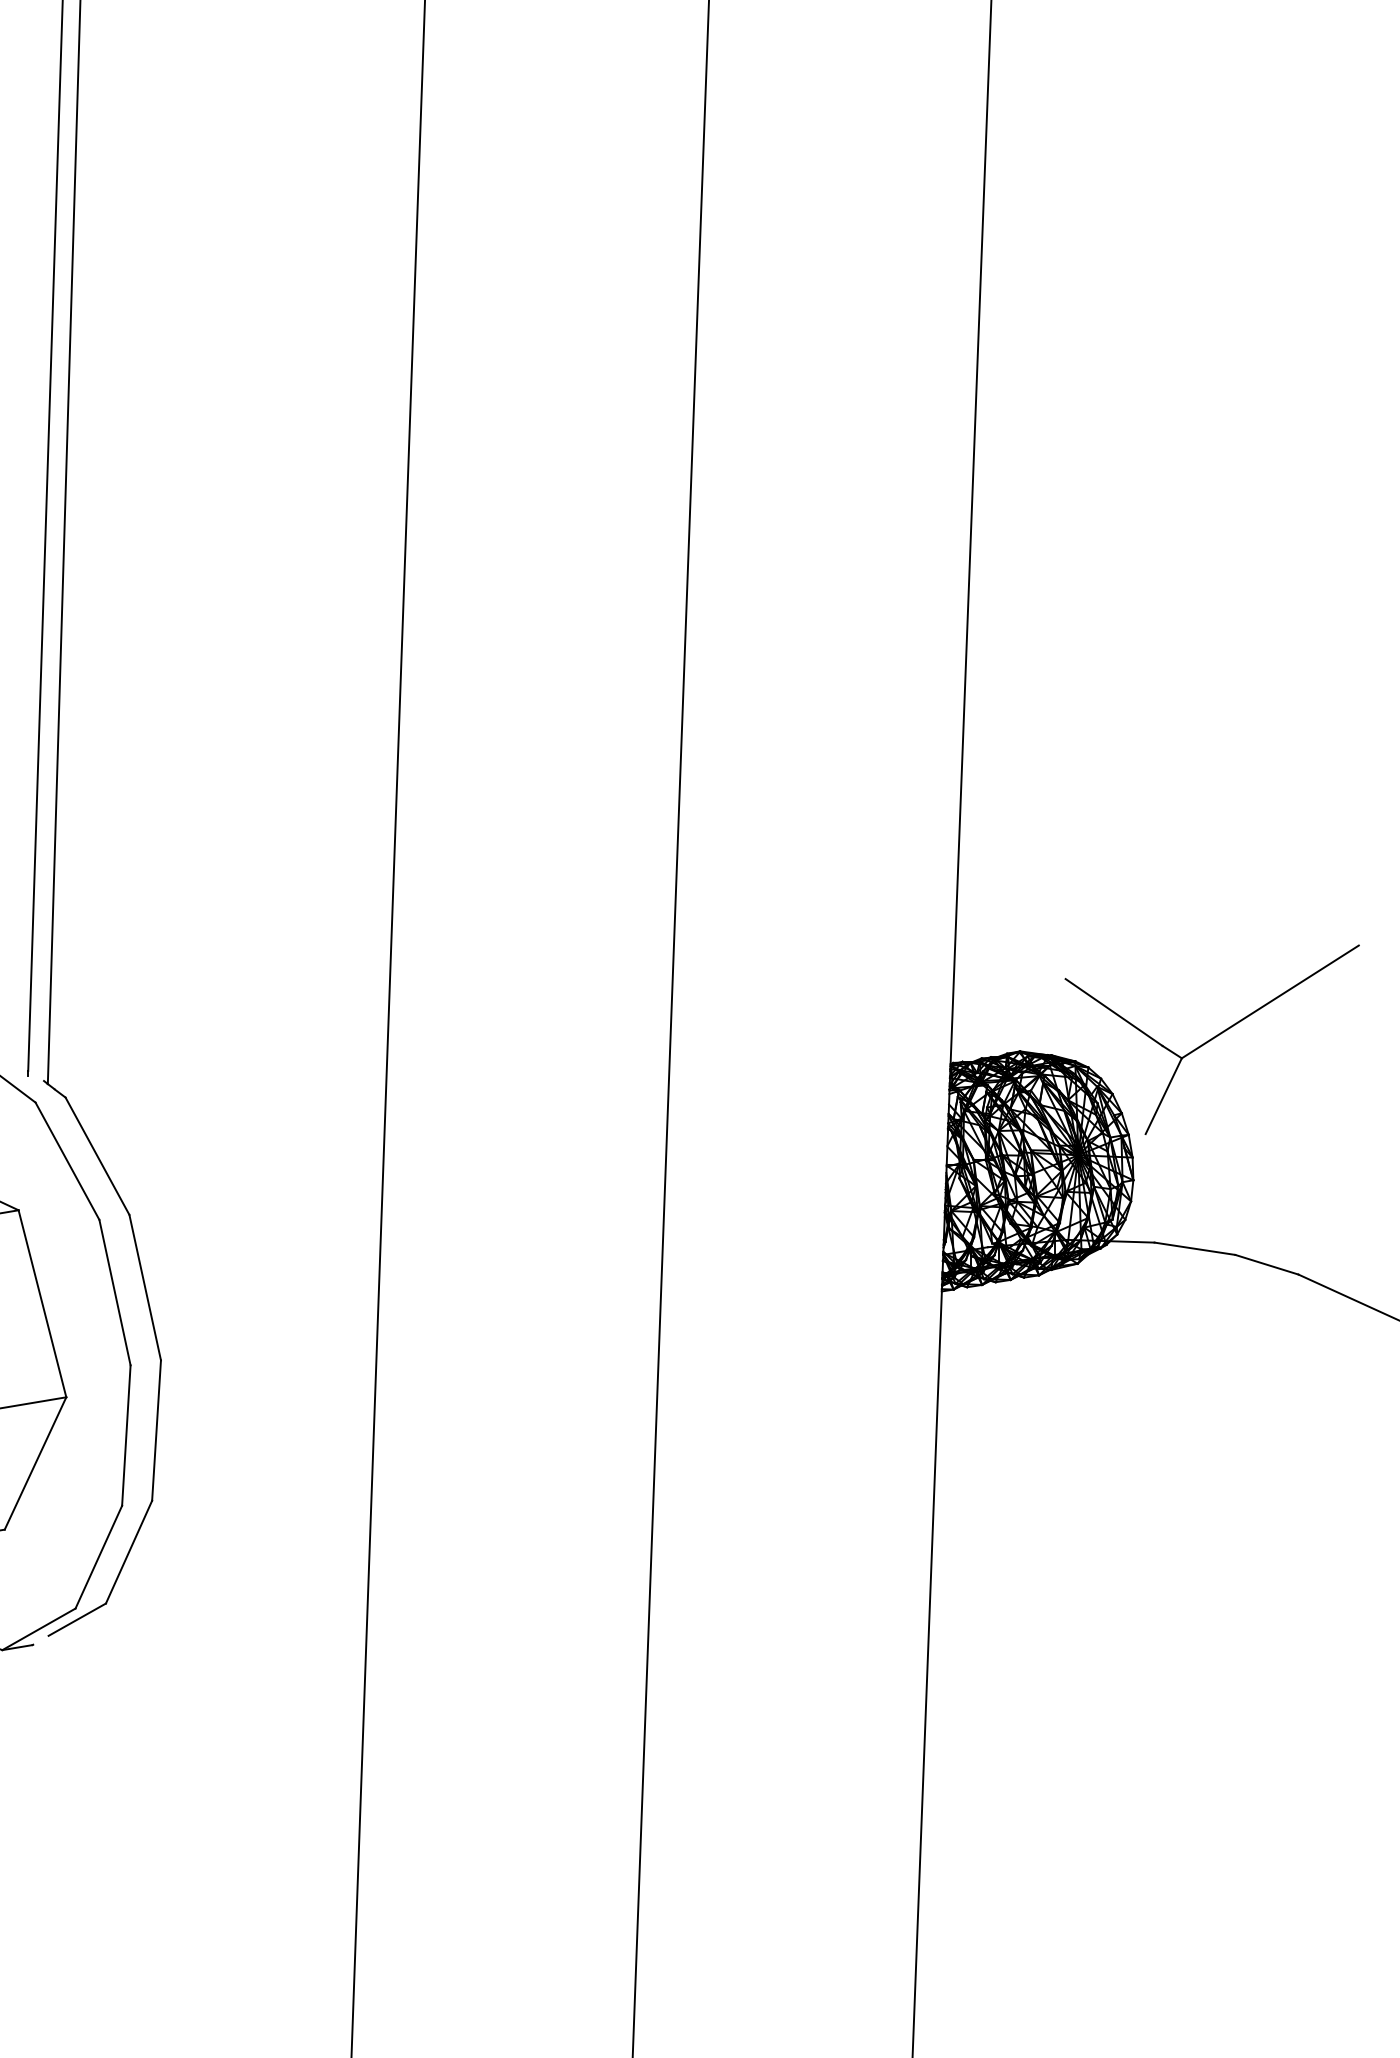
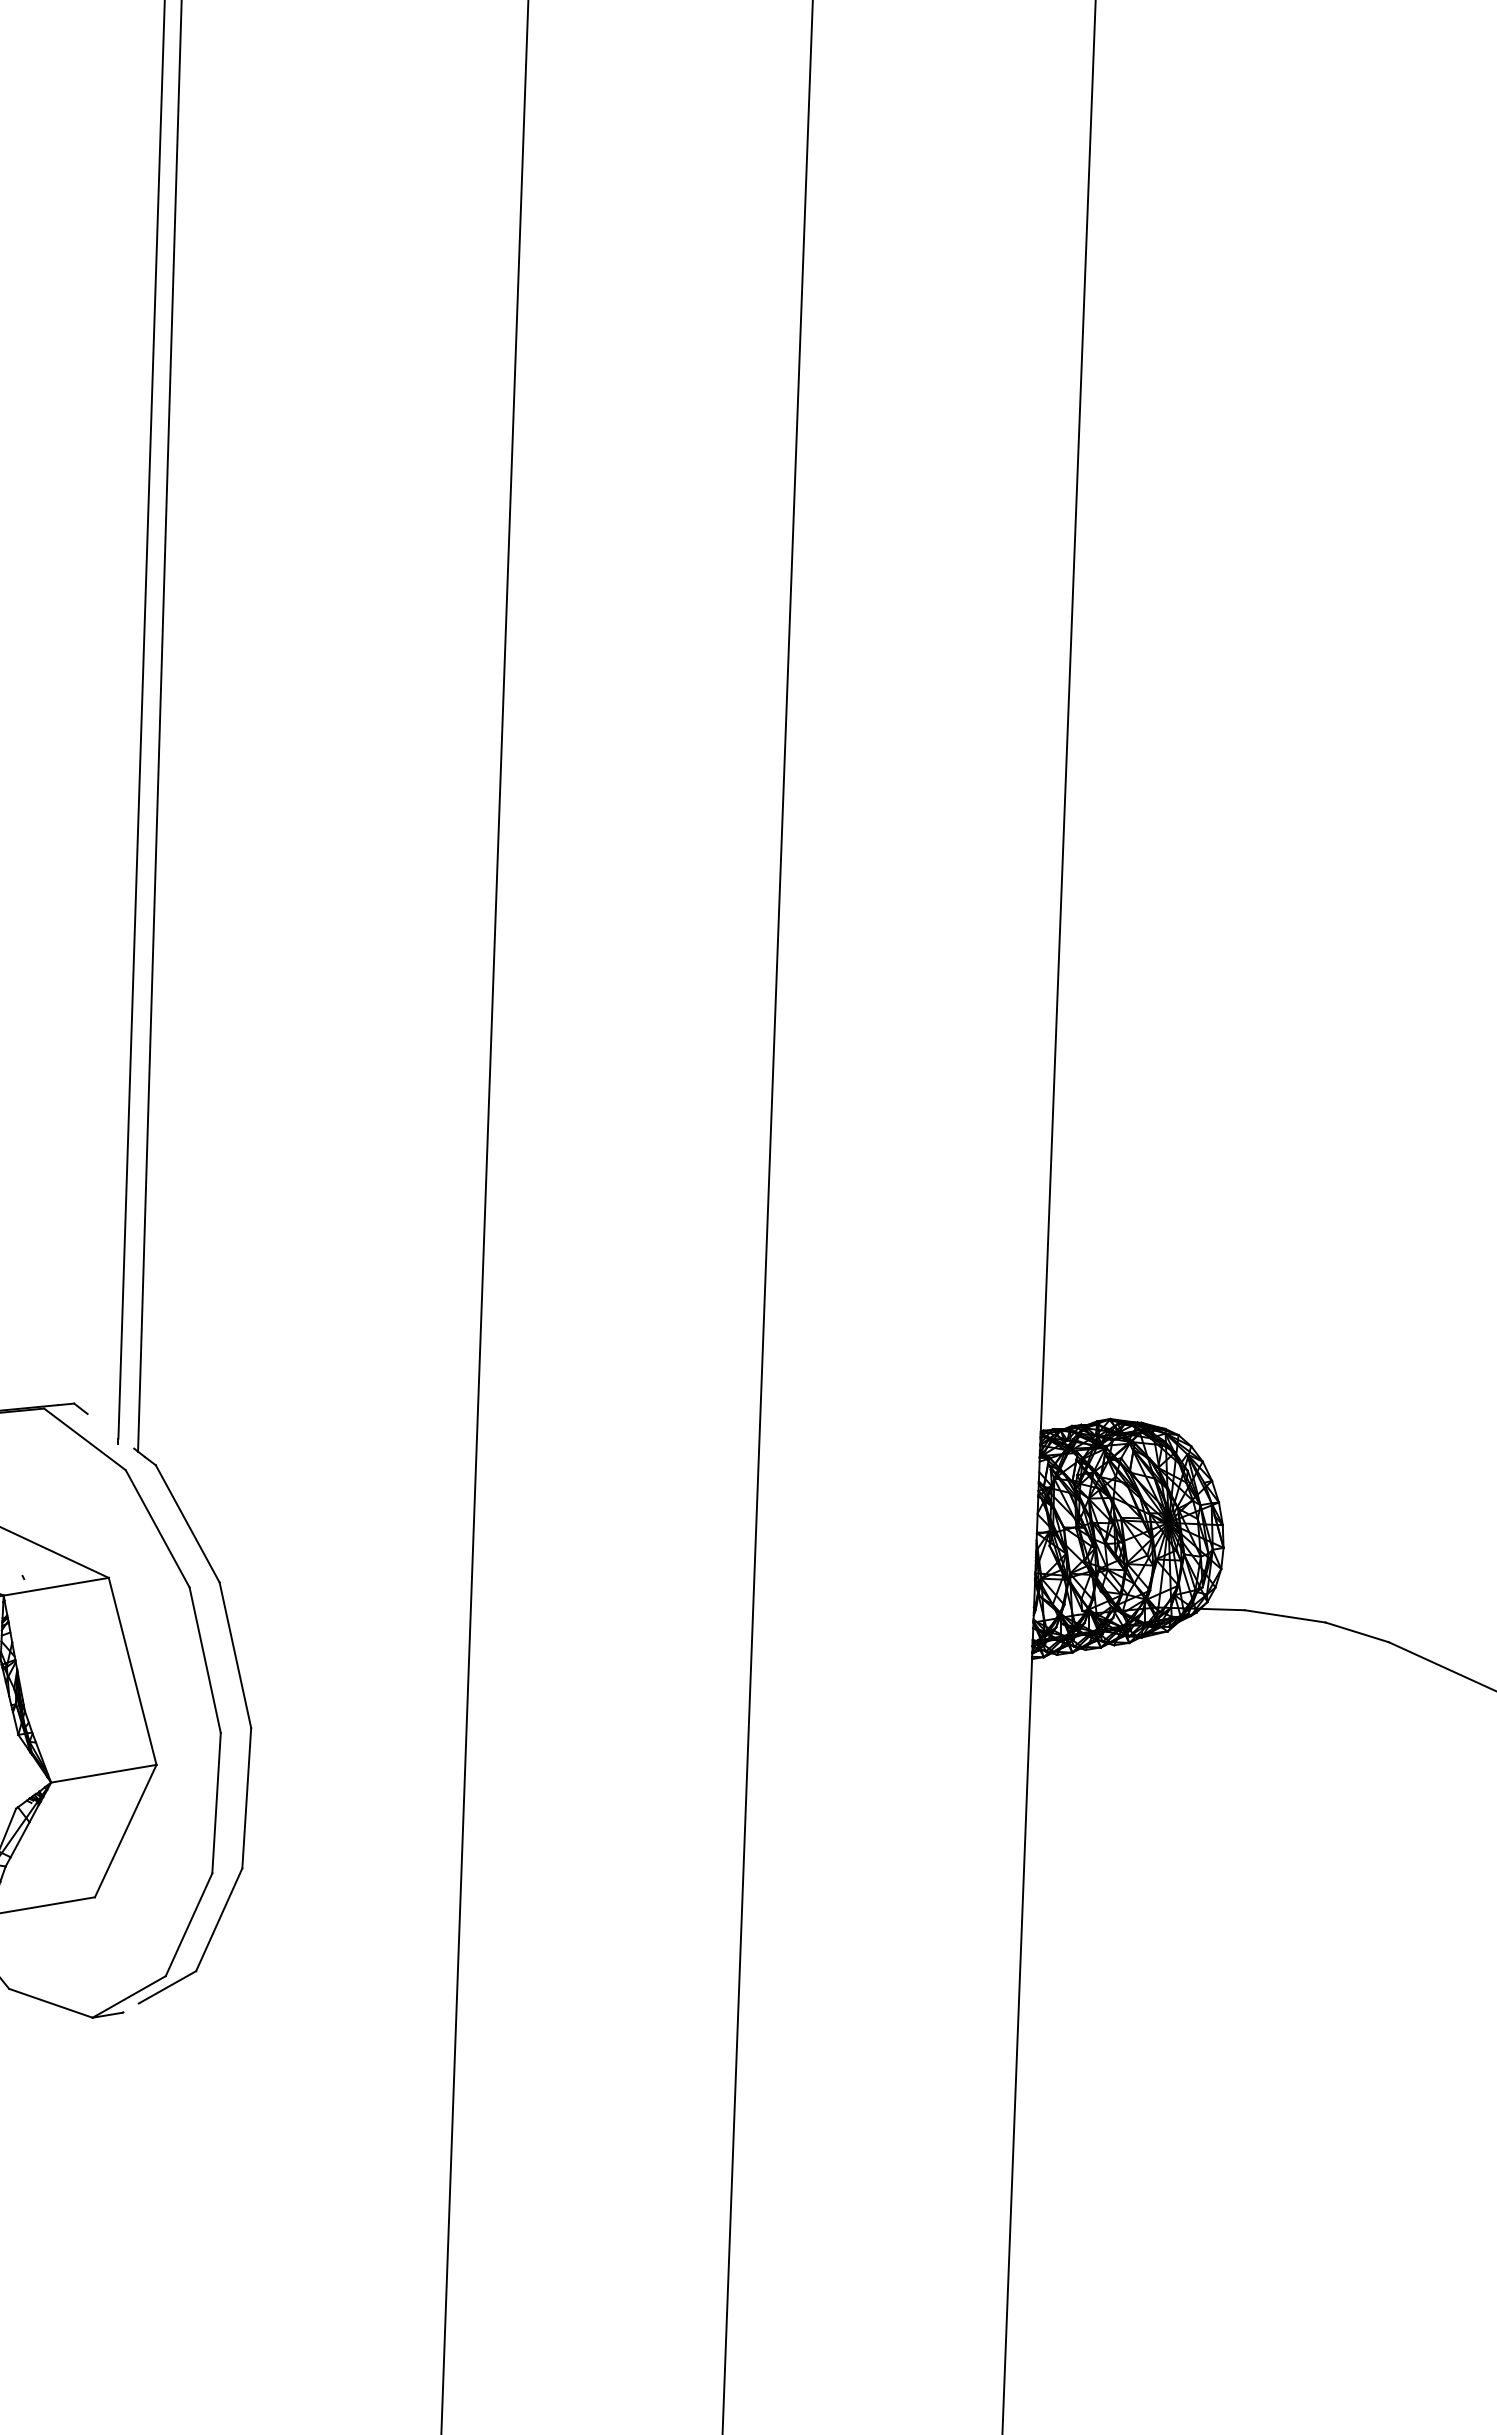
part: (1212, 1039) -> (1302, 1407), removed

